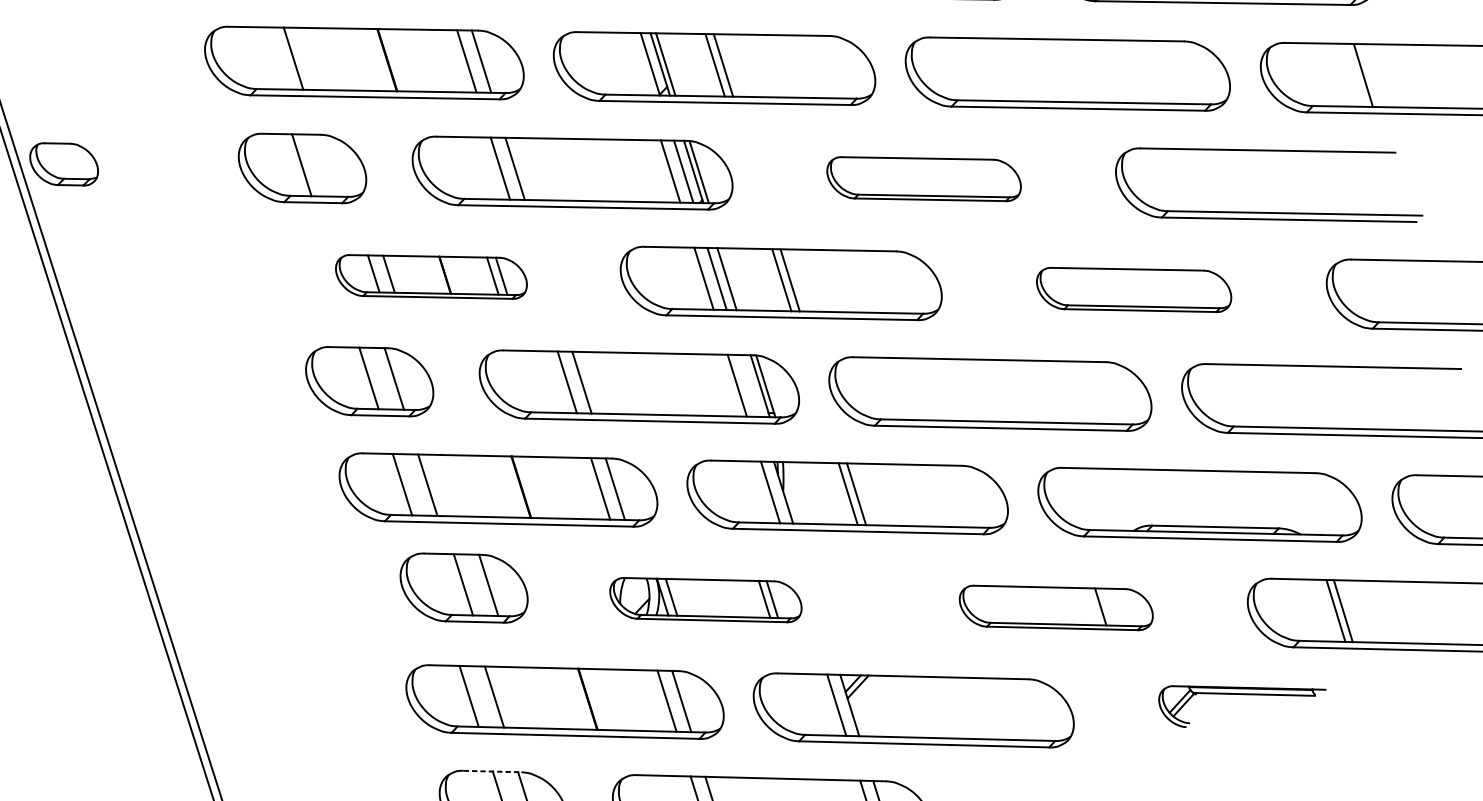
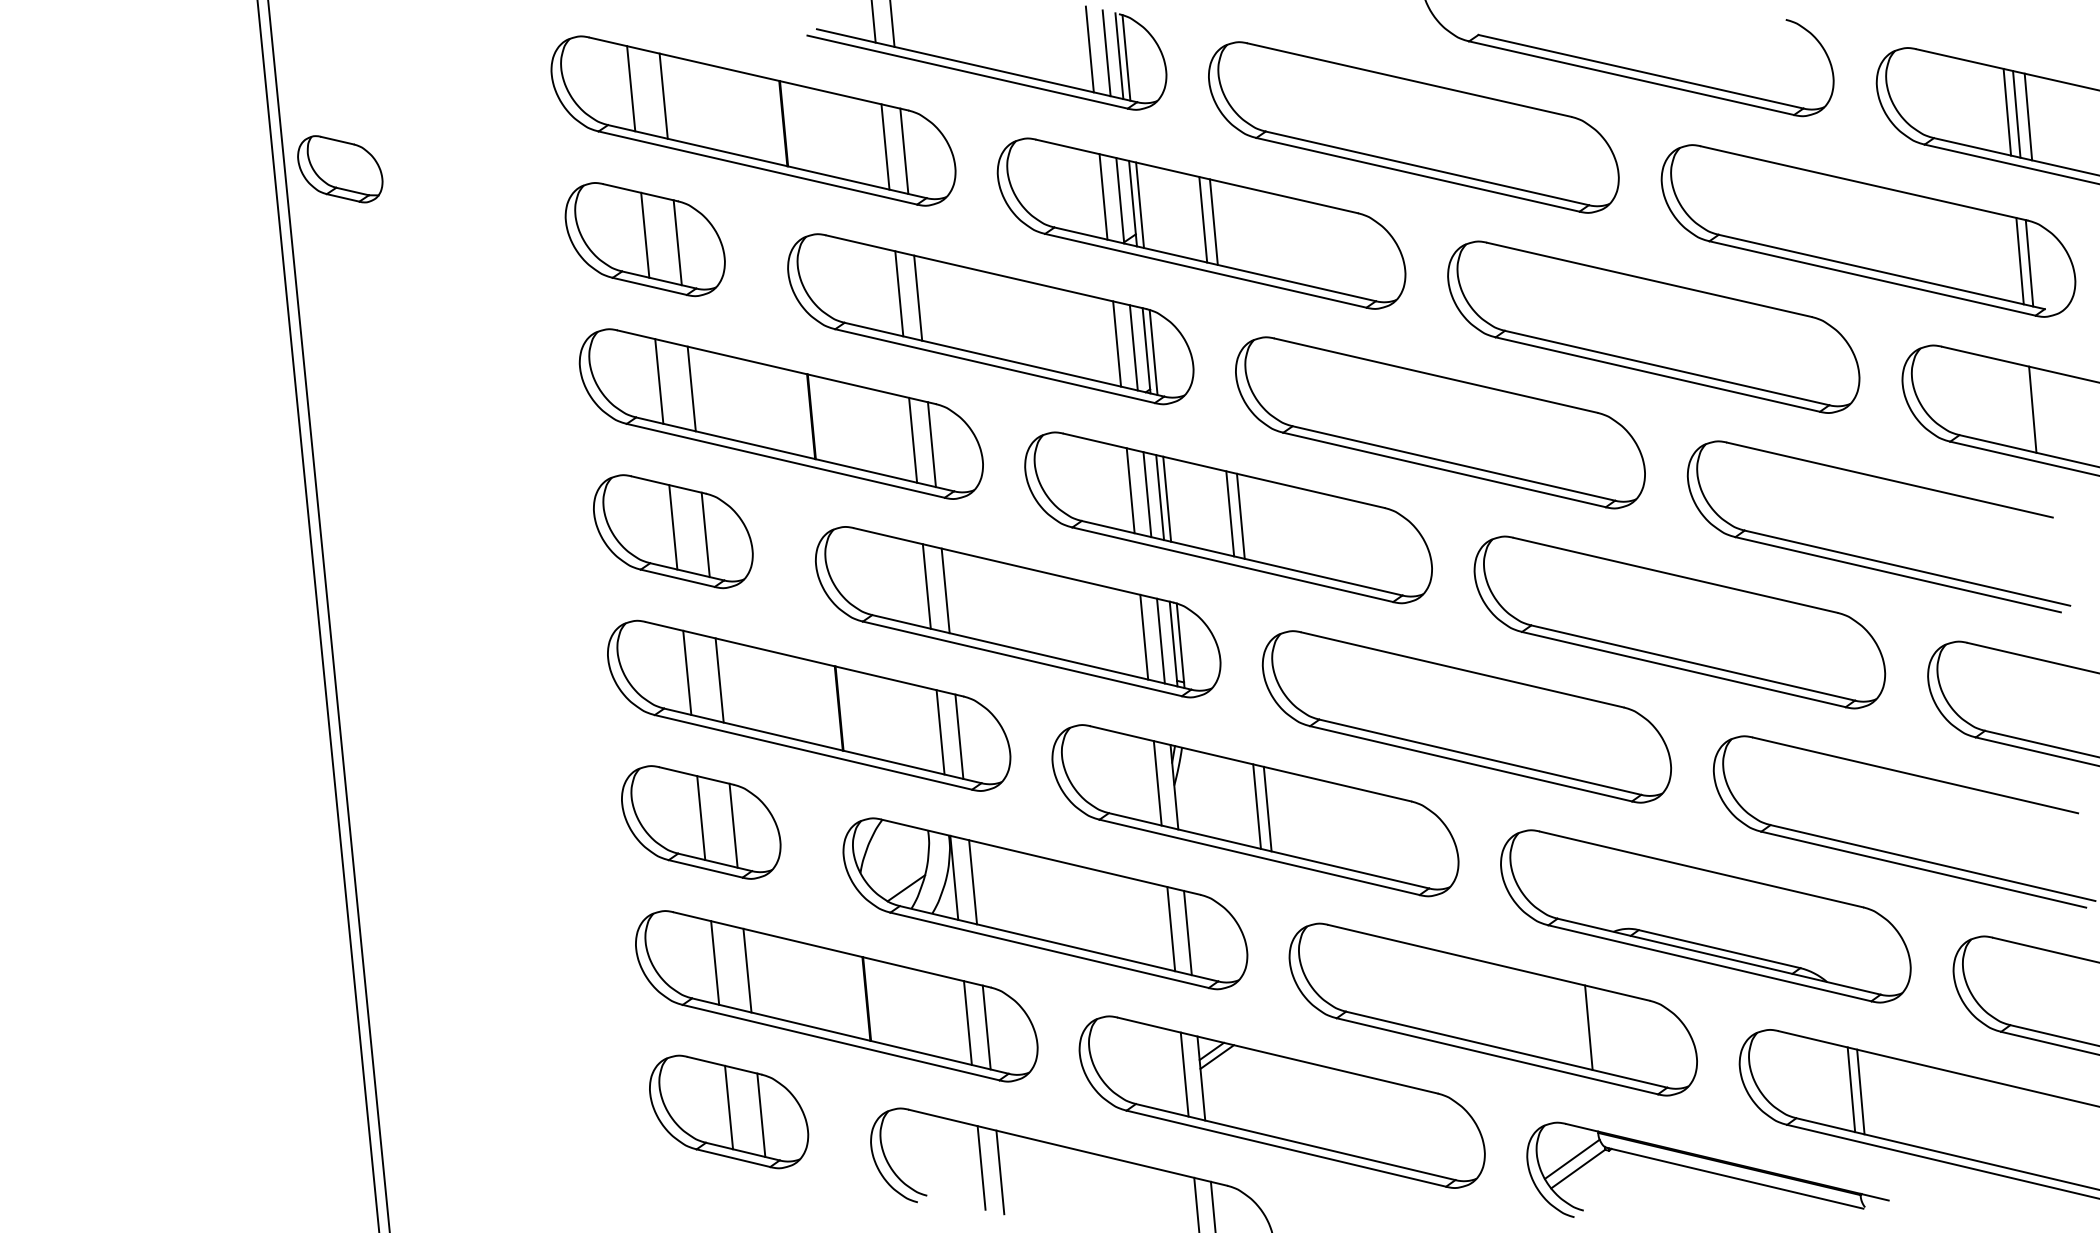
line: (268, 58) -> (631, 88), added
line: (637, 63) -> (1103, 196), added
line: (326, 165) -> (677, 242), added
part: (924, 178) -> (1440, 422), size x1.67
part: (430, 276) -> (780, 413), size x1.67
line: (732, 278) -> (1167, 498), added
part: (1133, 290) -> (1679, 622), size x1.67
line: (749, 385) -> (1160, 640), added
part: (464, 588) -> (701, 822), moved
part: (705, 599) -> (1045, 903), size x1.67
part: (1055, 607) -> (1492, 1009), size x1.67
part: (1241, 693) -> (1707, 1169), size x1.67
line: (492, 771) -> (724, 1065), dashed -> solid

